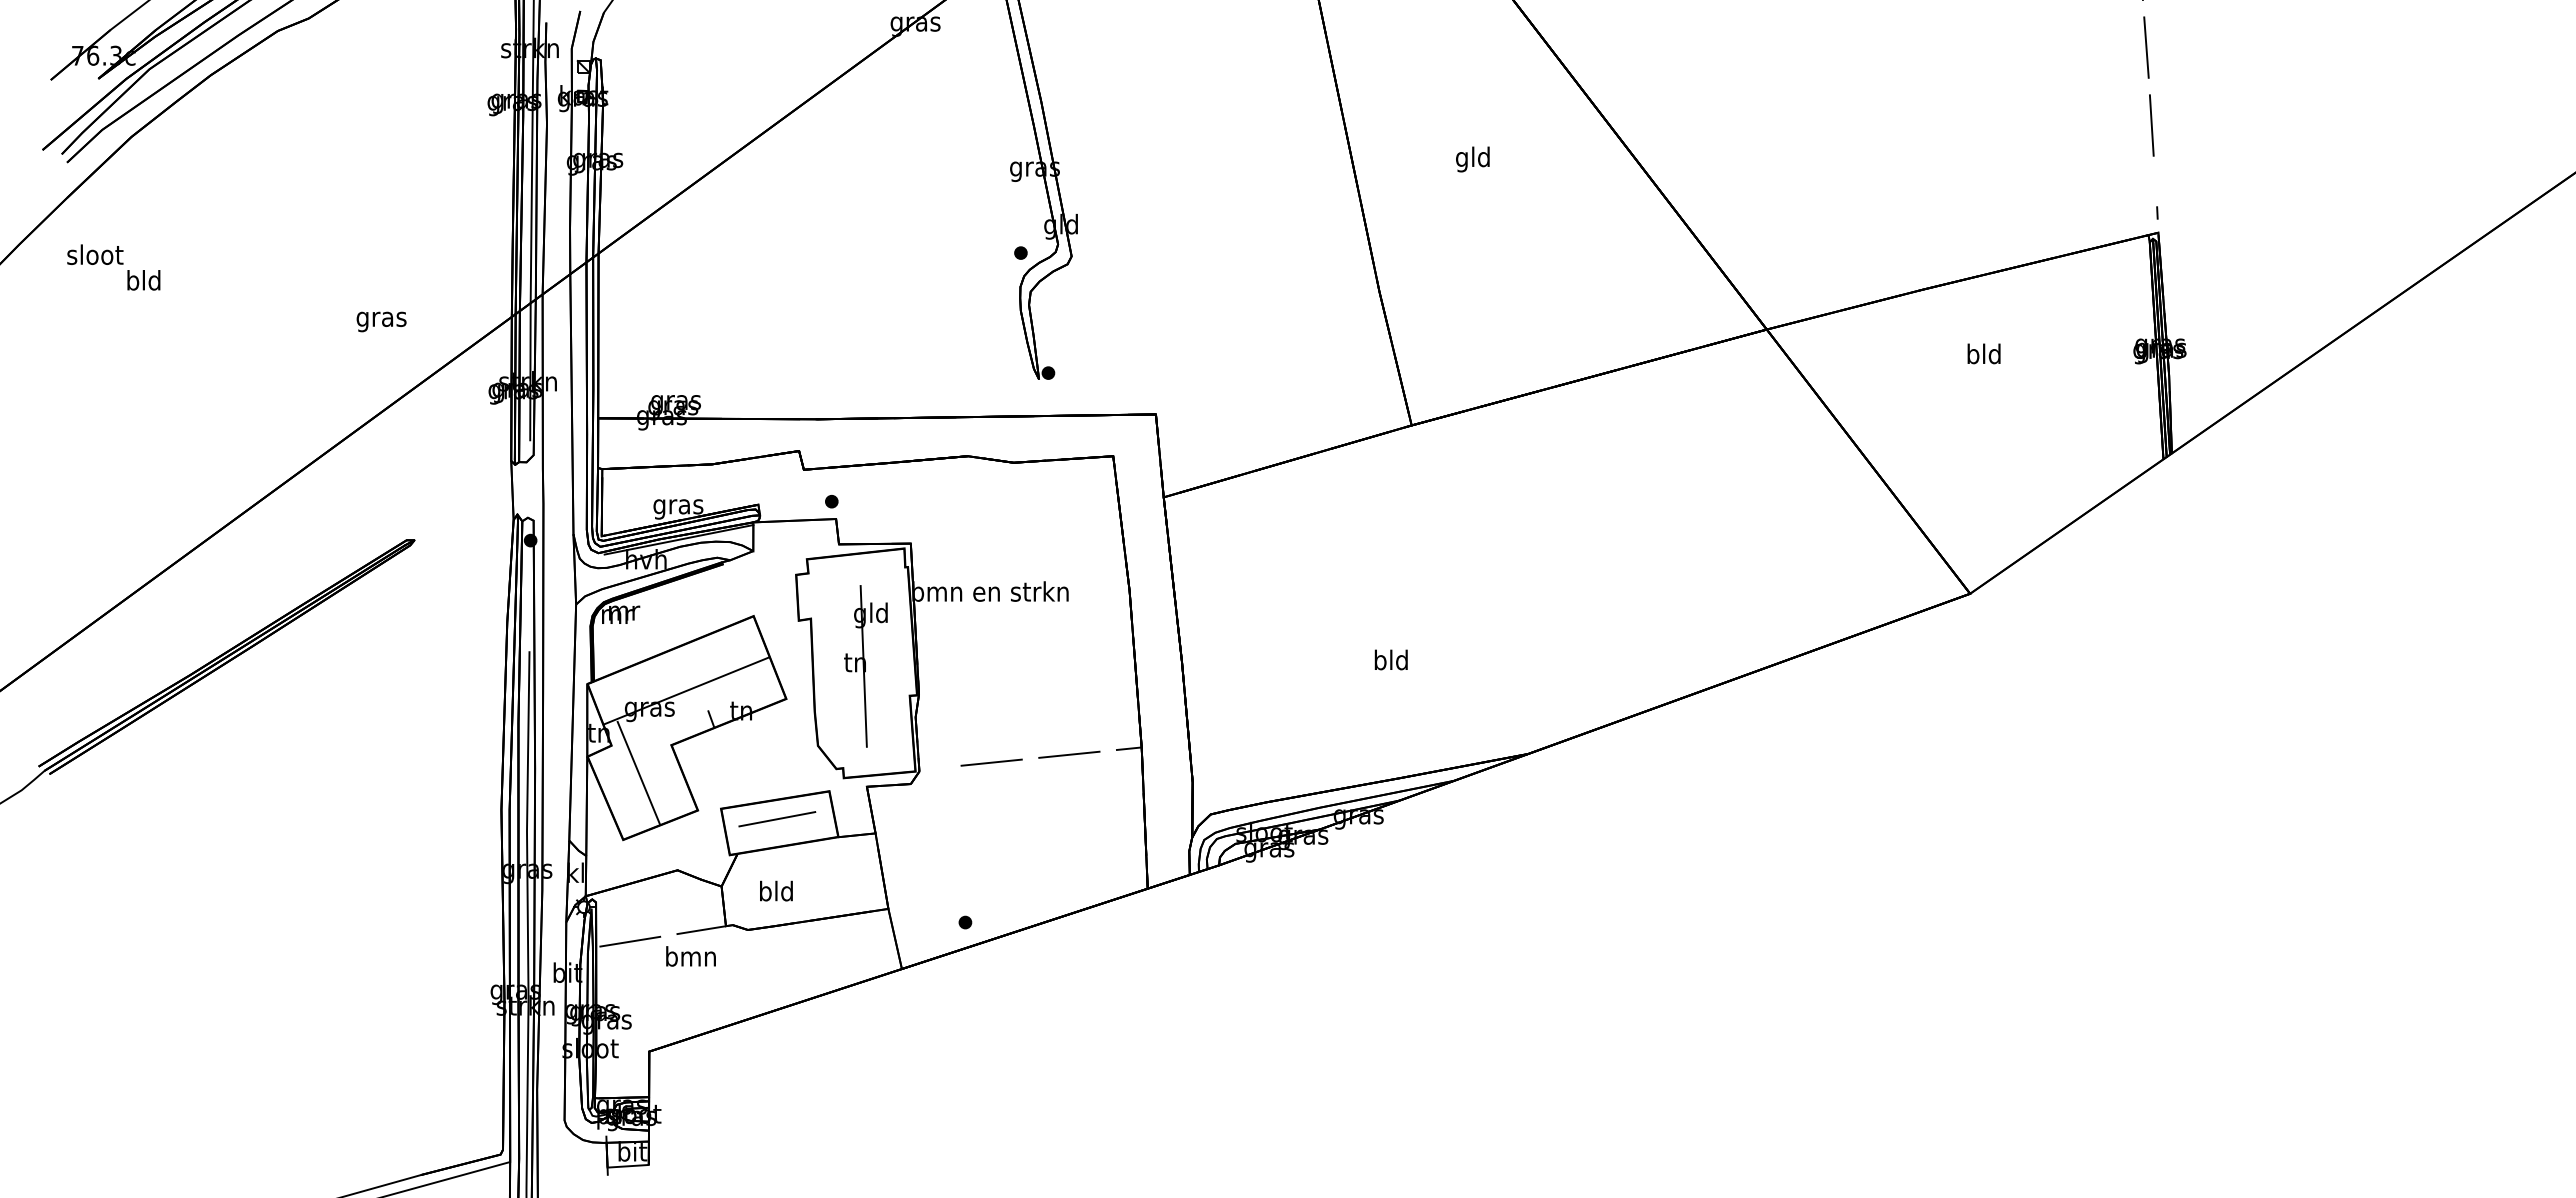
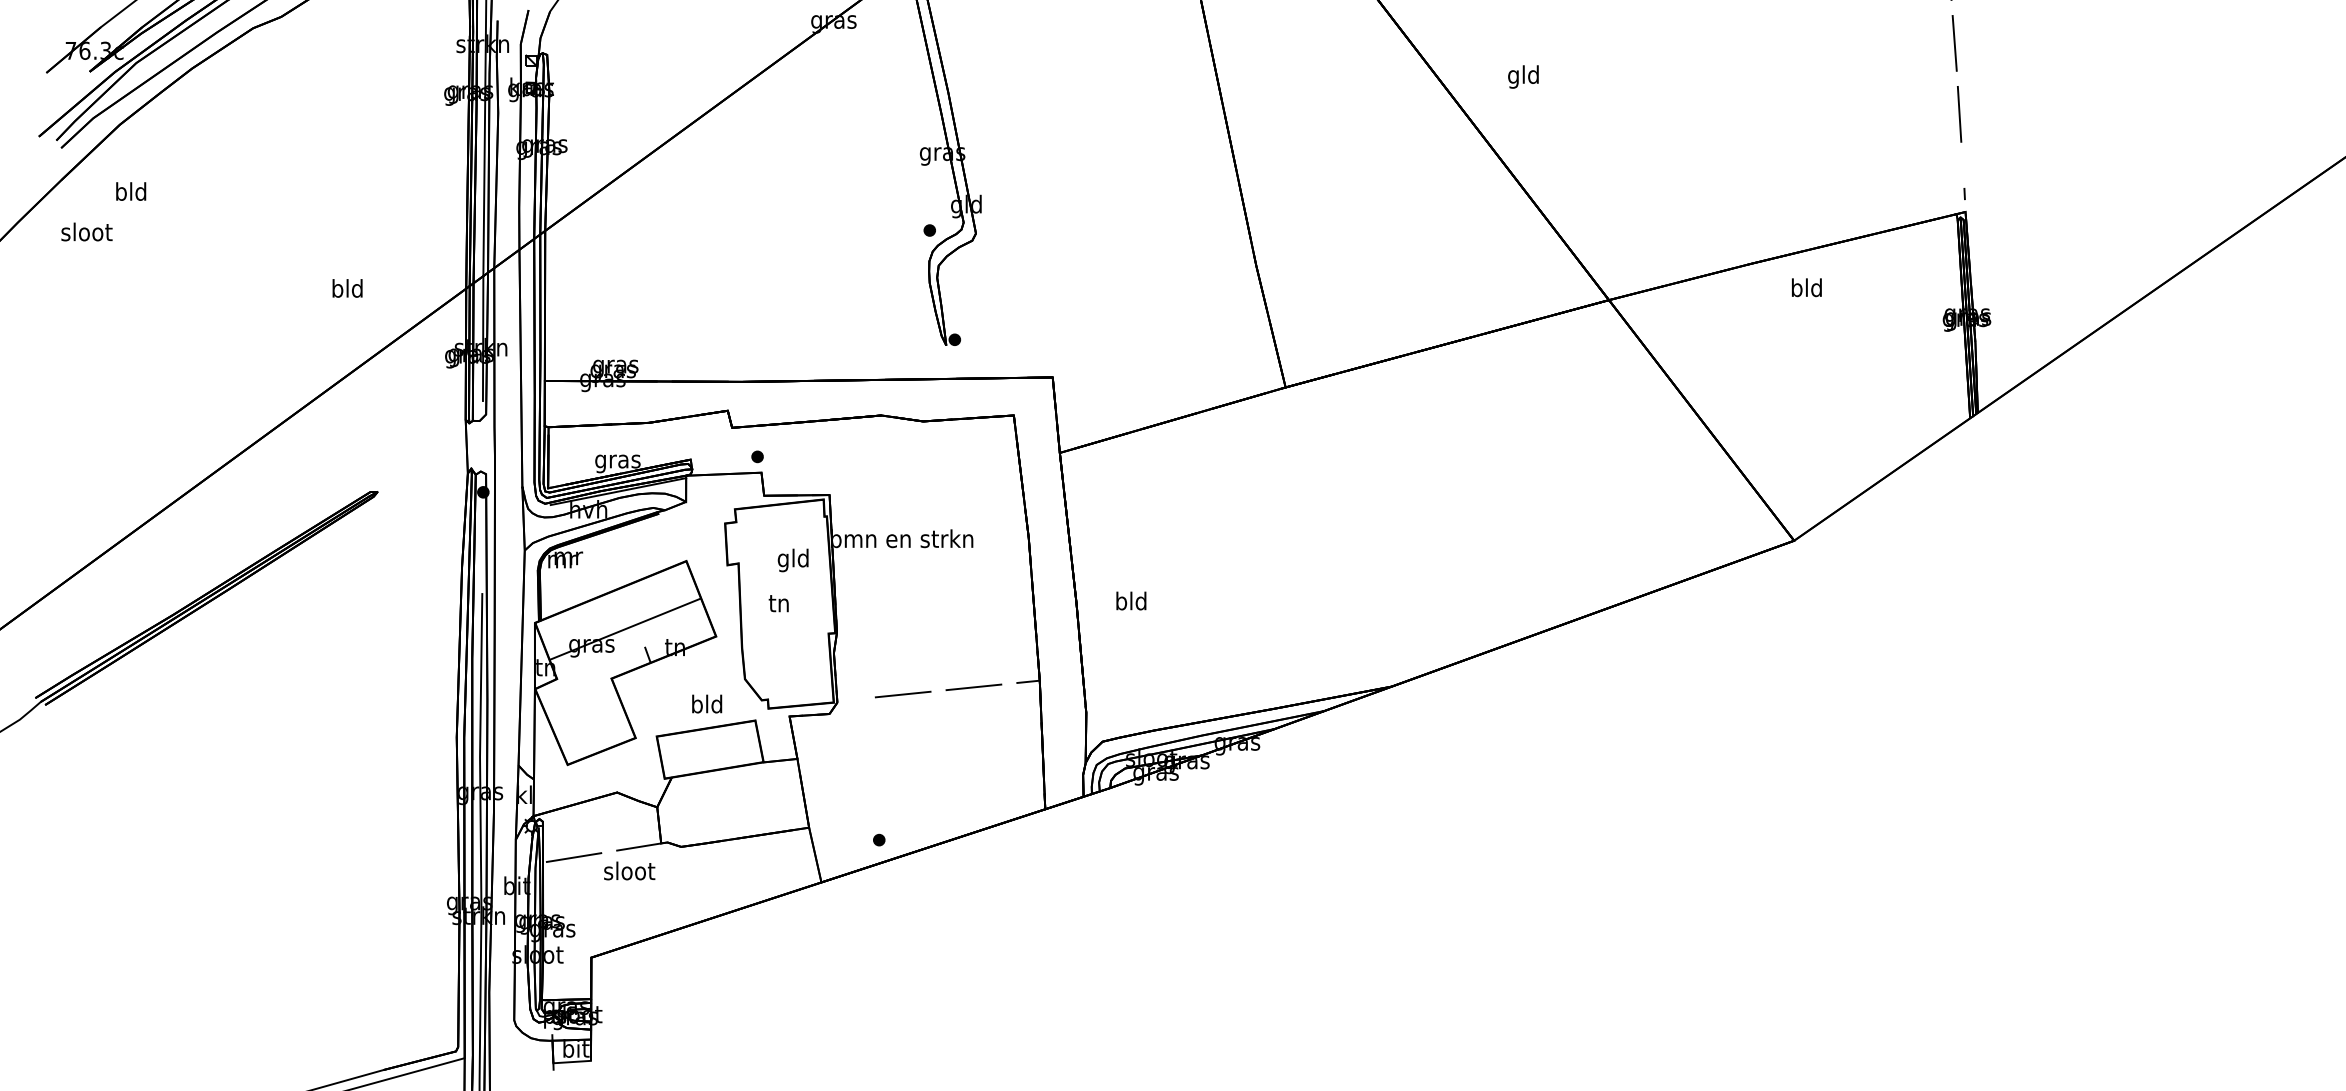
text: (1472, 159) -> (1523, 76), moved
text: (143, 280) -> (130, 191), moved
text: (381, 319) -> (347, 290), gras -> bld
text: (1983, 353) -> (1806, 287), moved
text: (1390, 659) -> (1130, 600), moved
line: (863, 666) -> (786, 606), removed
line: (638, 772) -> (581, 703), removed
line: (777, 819) -> (708, 746), removed
text: (776, 890) -> (707, 703), moved
text: (691, 956) -> (629, 871), bmn -> sloot

